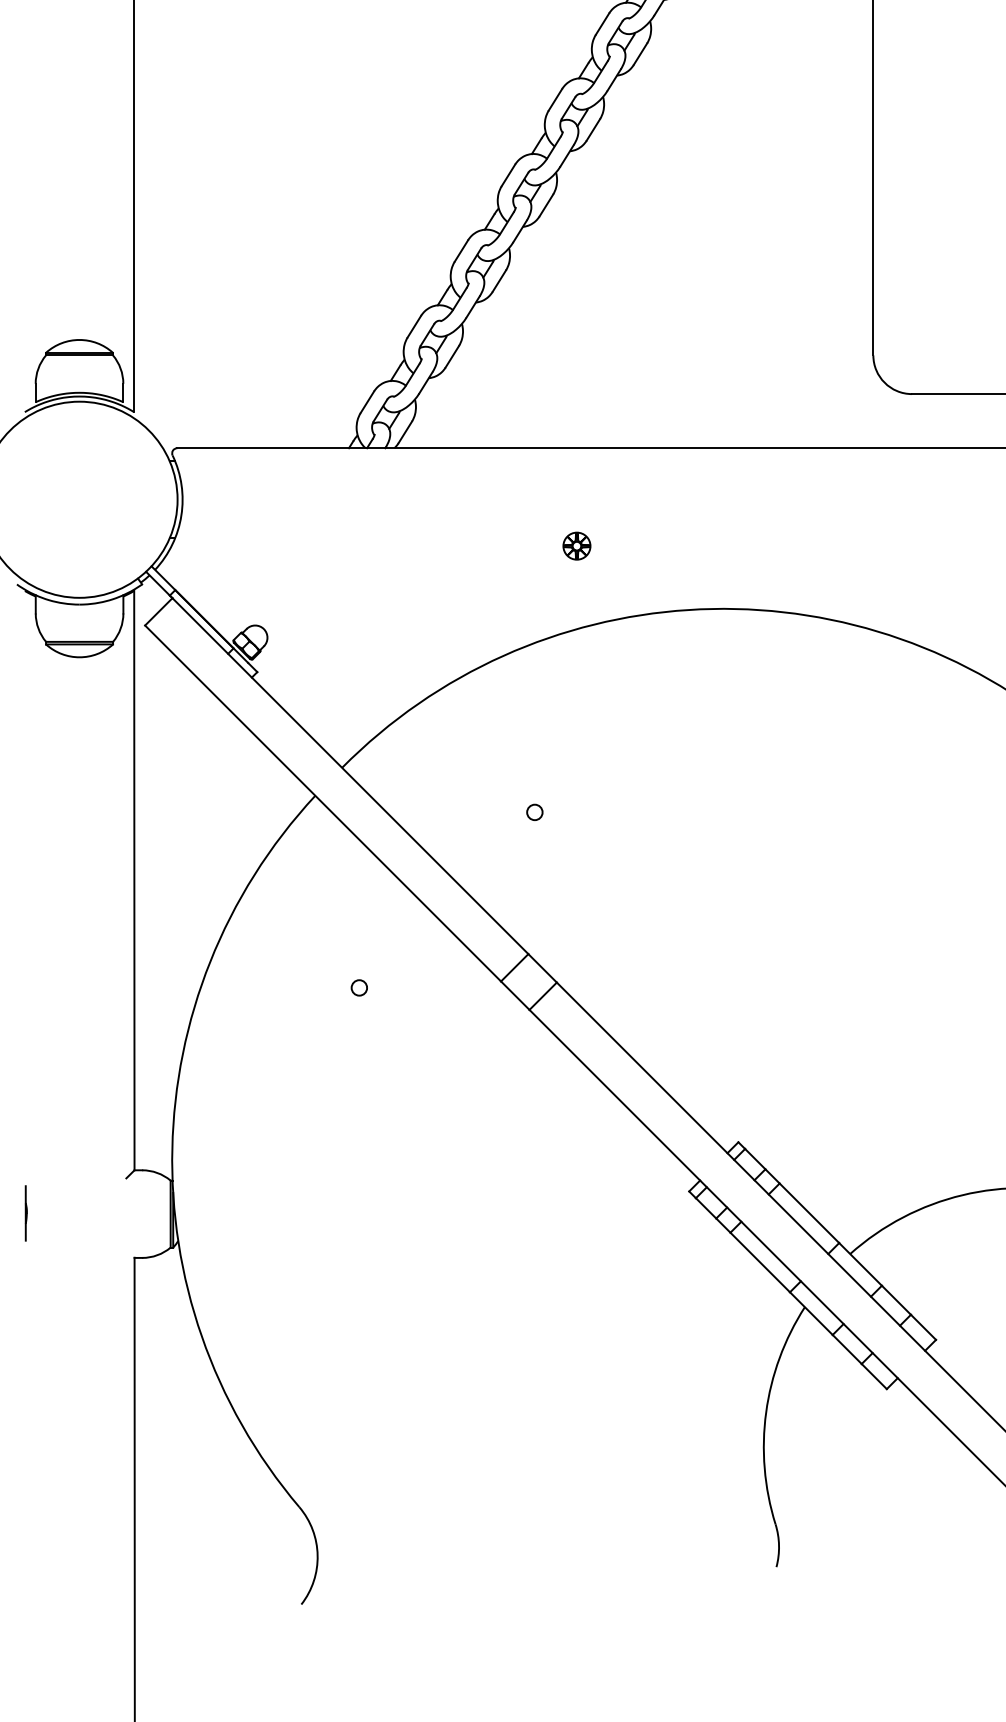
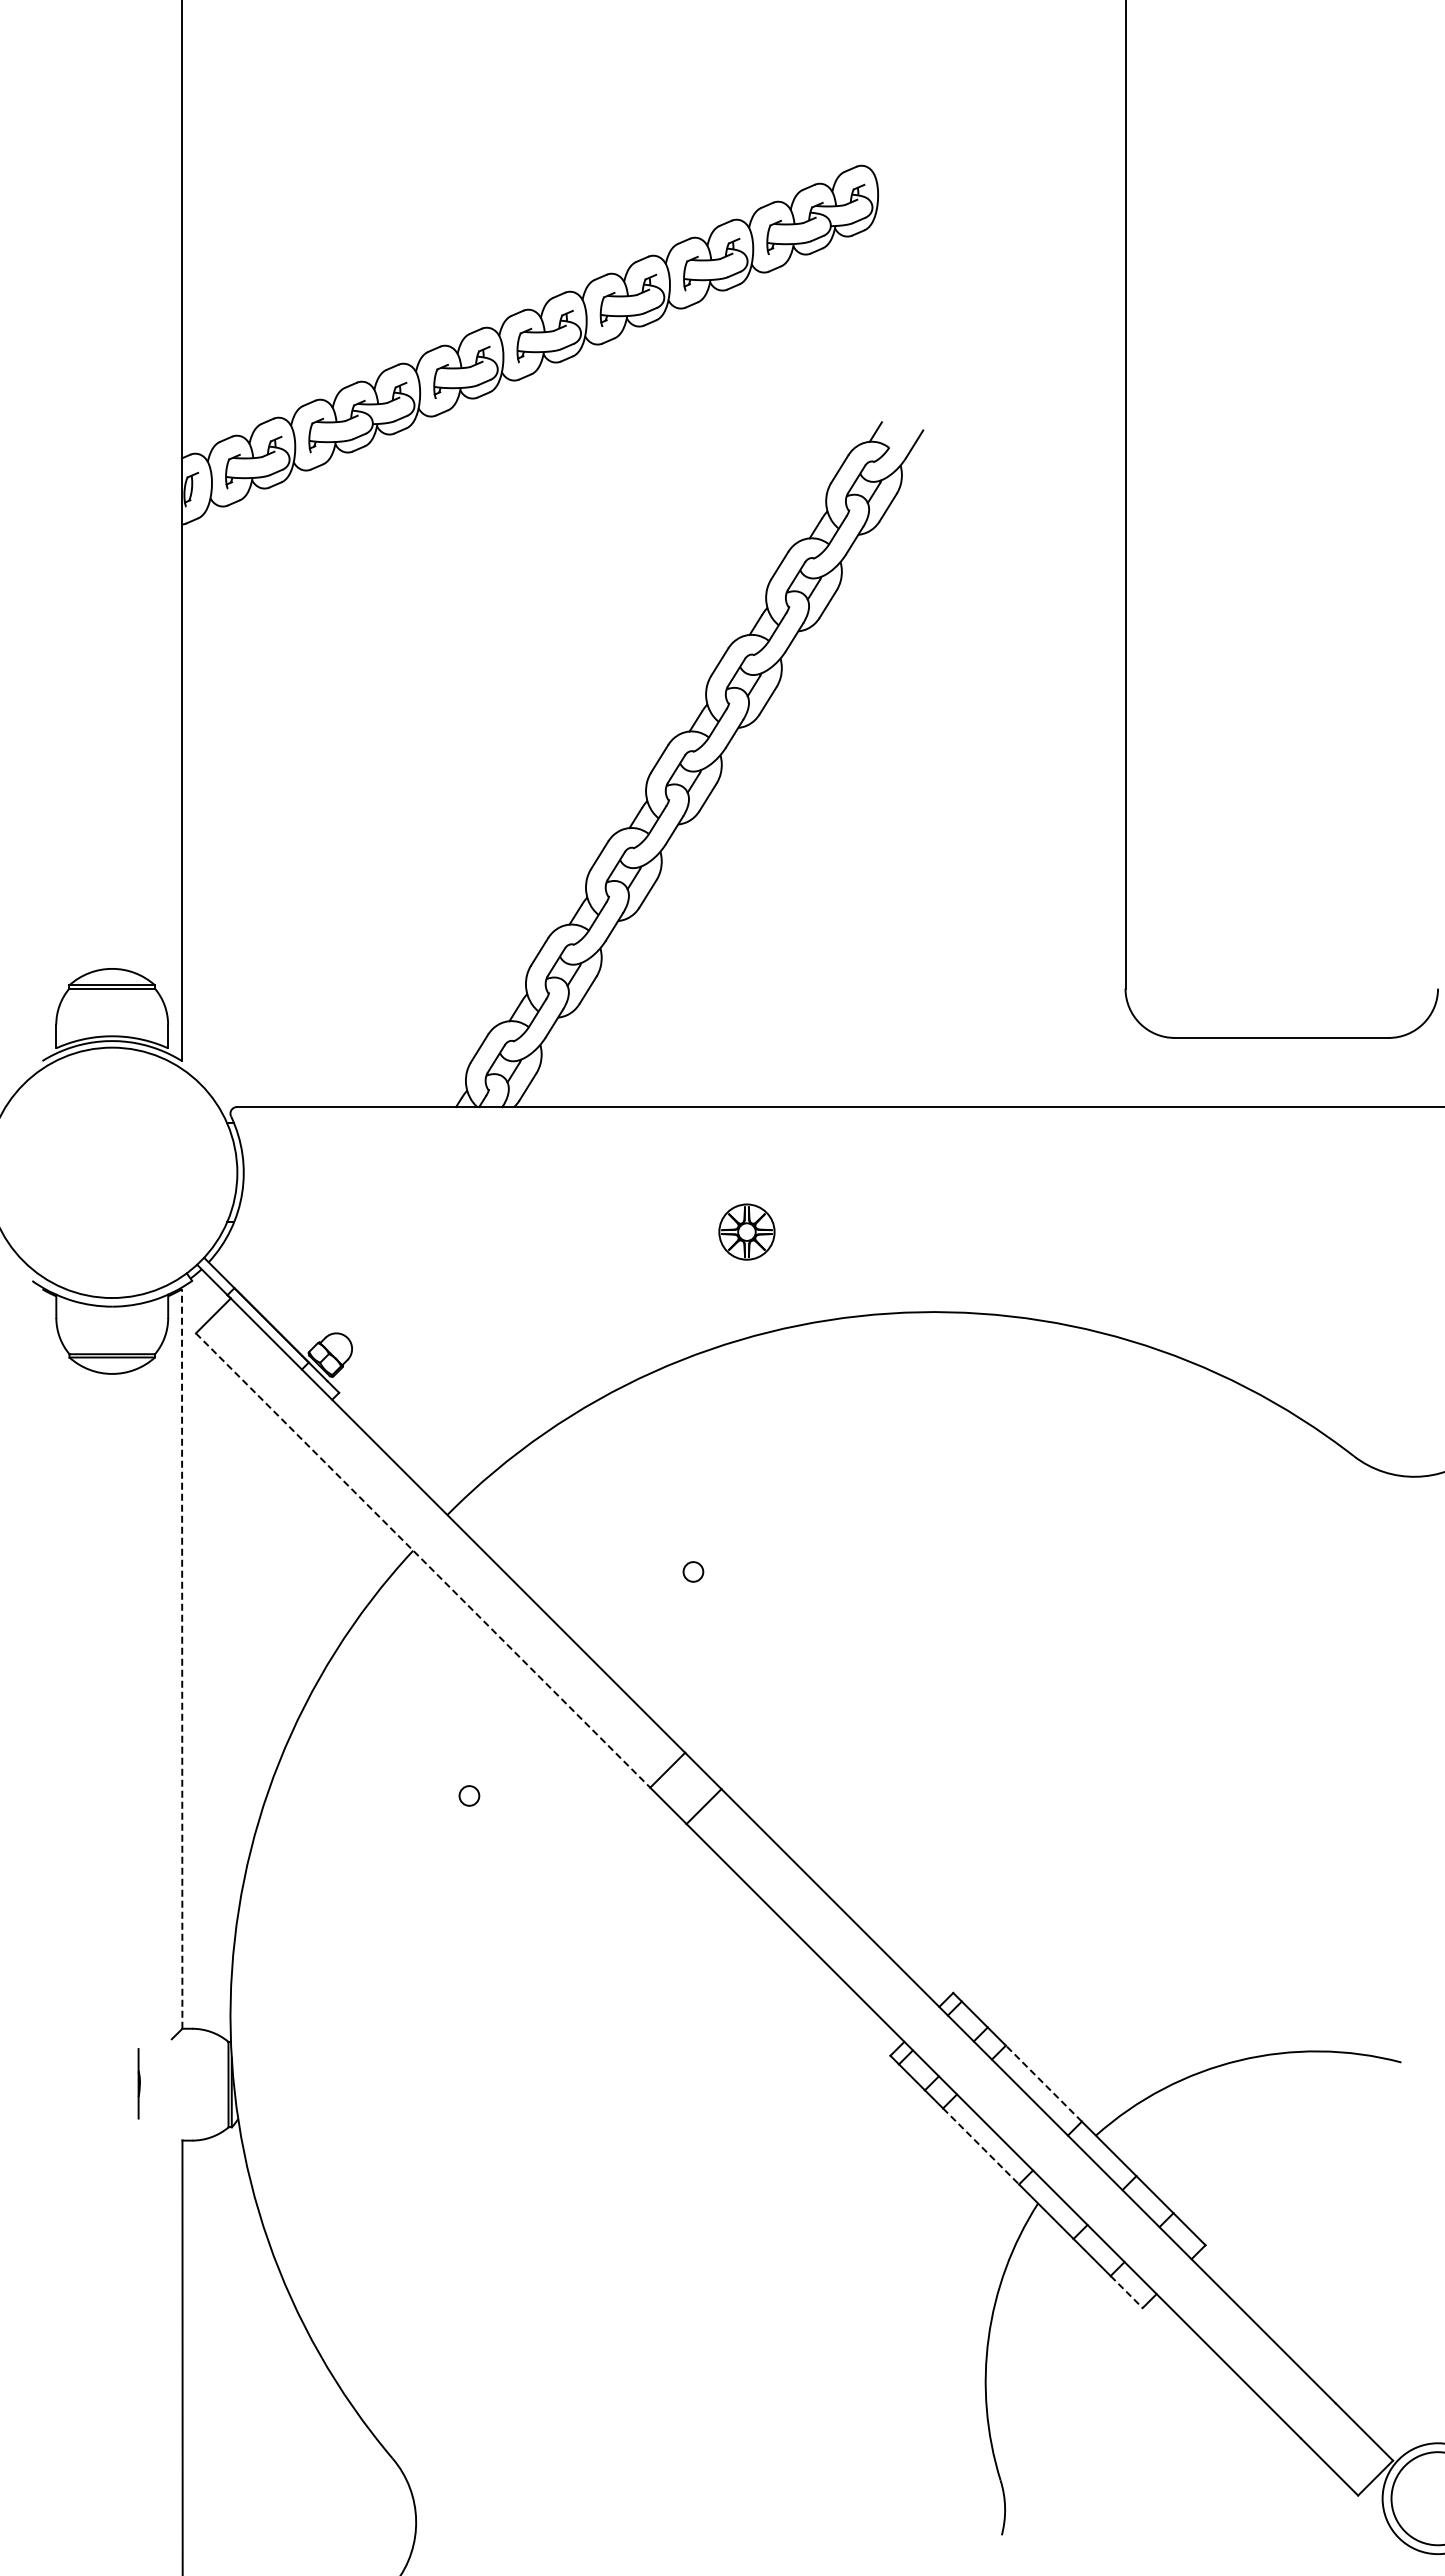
part: (577, 545) -> (747, 1231), size x1.6
line: (323, 803) -> (423, 1560), solid -> dashed
line: (134, 880) -> (182, 1658), solid -> dashed
line: (25, 1213) -> (138, 2083), moved
line: (809, 1213) -> (1043, 2083), solid -> dashed
line: (760, 1262) -> (981, 2146), solid -> dashed
line: (874, 1376) -> (1126, 2292), solid -> dashed

